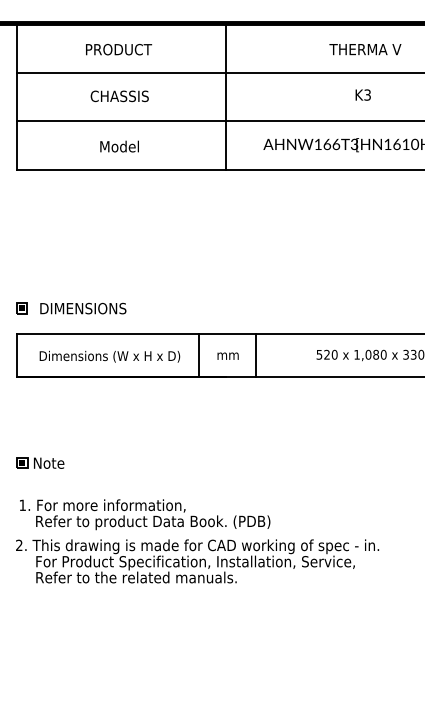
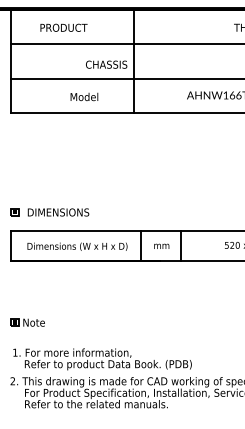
text: (119, 49) -> (64, 27), moved
text: (119, 96) -> (106, 64), moved
line: (225, 96) -> (134, 61), moved

